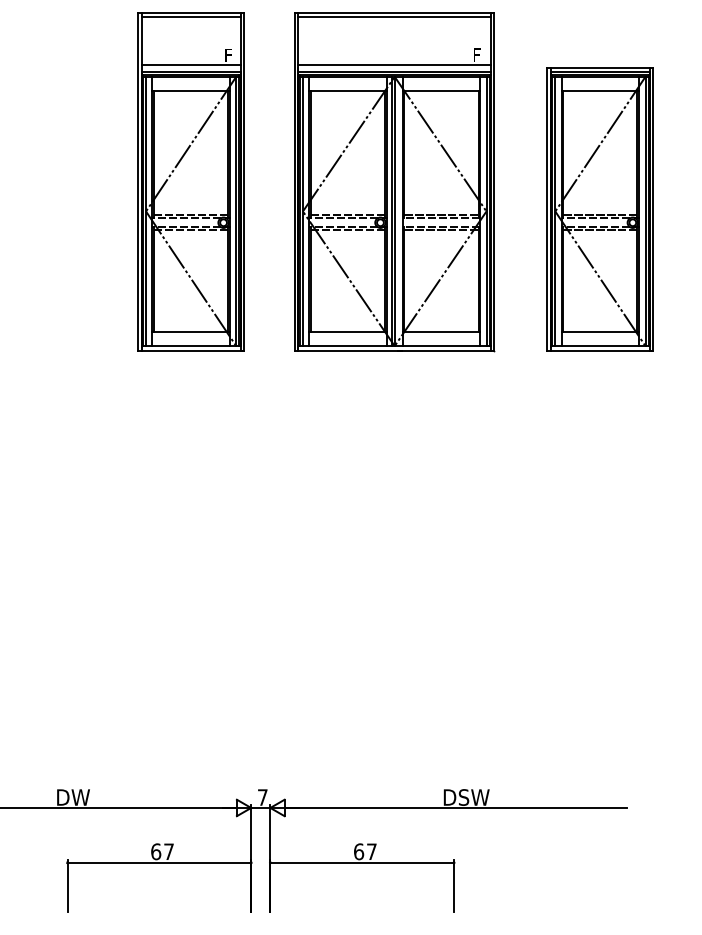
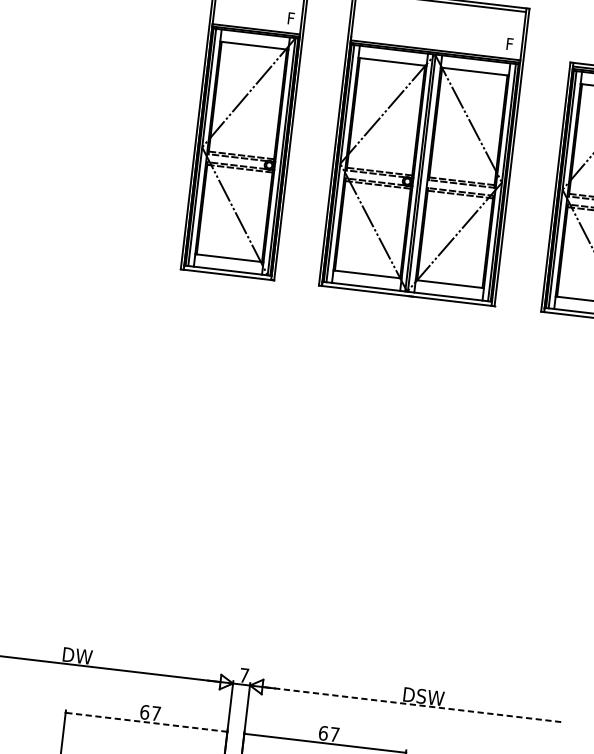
line: (190, 65) -> (256, 23), removed
line: (394, 65) -> (436, 44), removed
line: (456, 807) -> (413, 704), solid -> dashed
line: (159, 862) -> (146, 722), solid -> dashed

